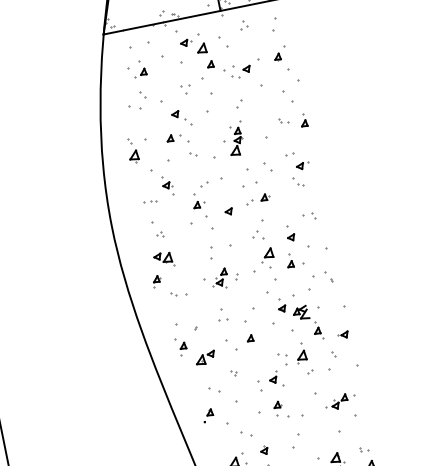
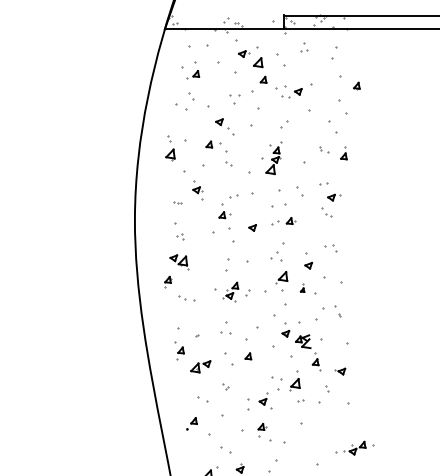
part: (277, 56) -> (356, 85), moved
part: (150, 201) -> (177, 202), size x0.6
part: (289, 260) -> (302, 287), size x0.6
part: (340, 401) -> (358, 447), moved

